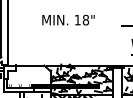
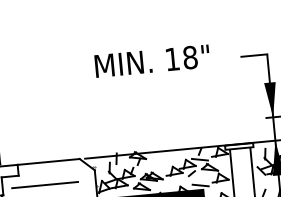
text: (68, 19) -> (152, 59), moved
line: (27, 75) -> (45, 184), added

